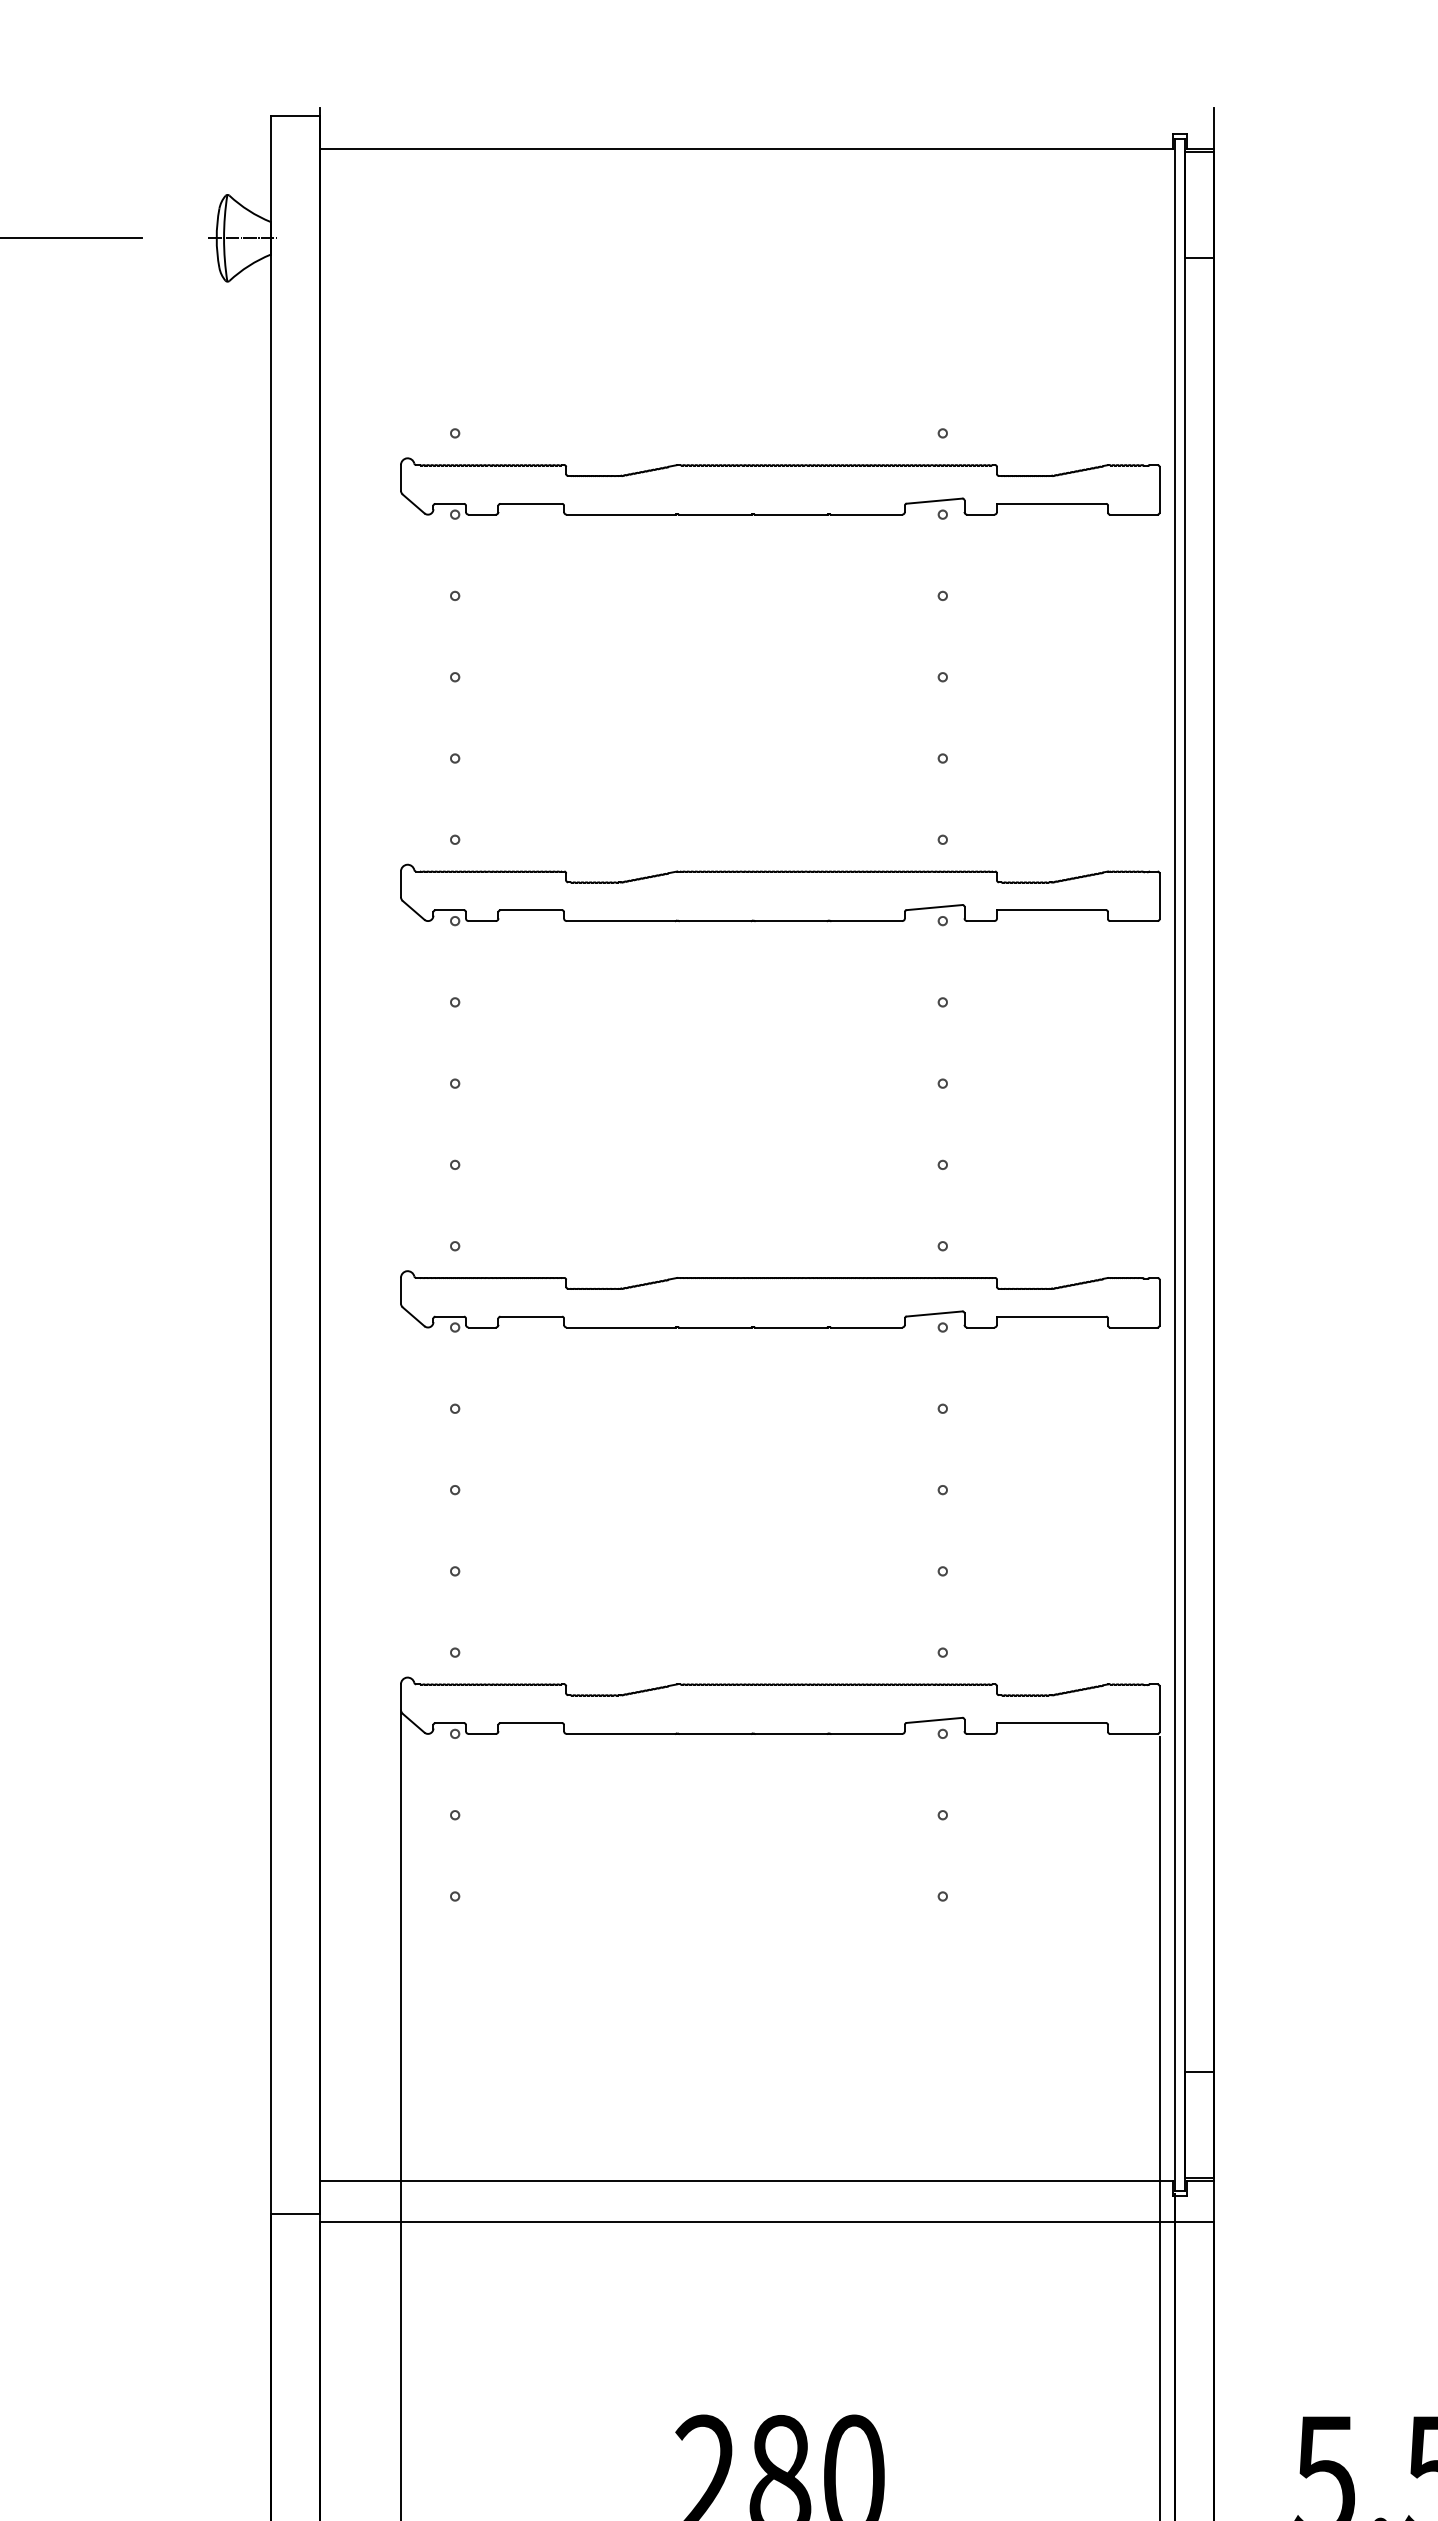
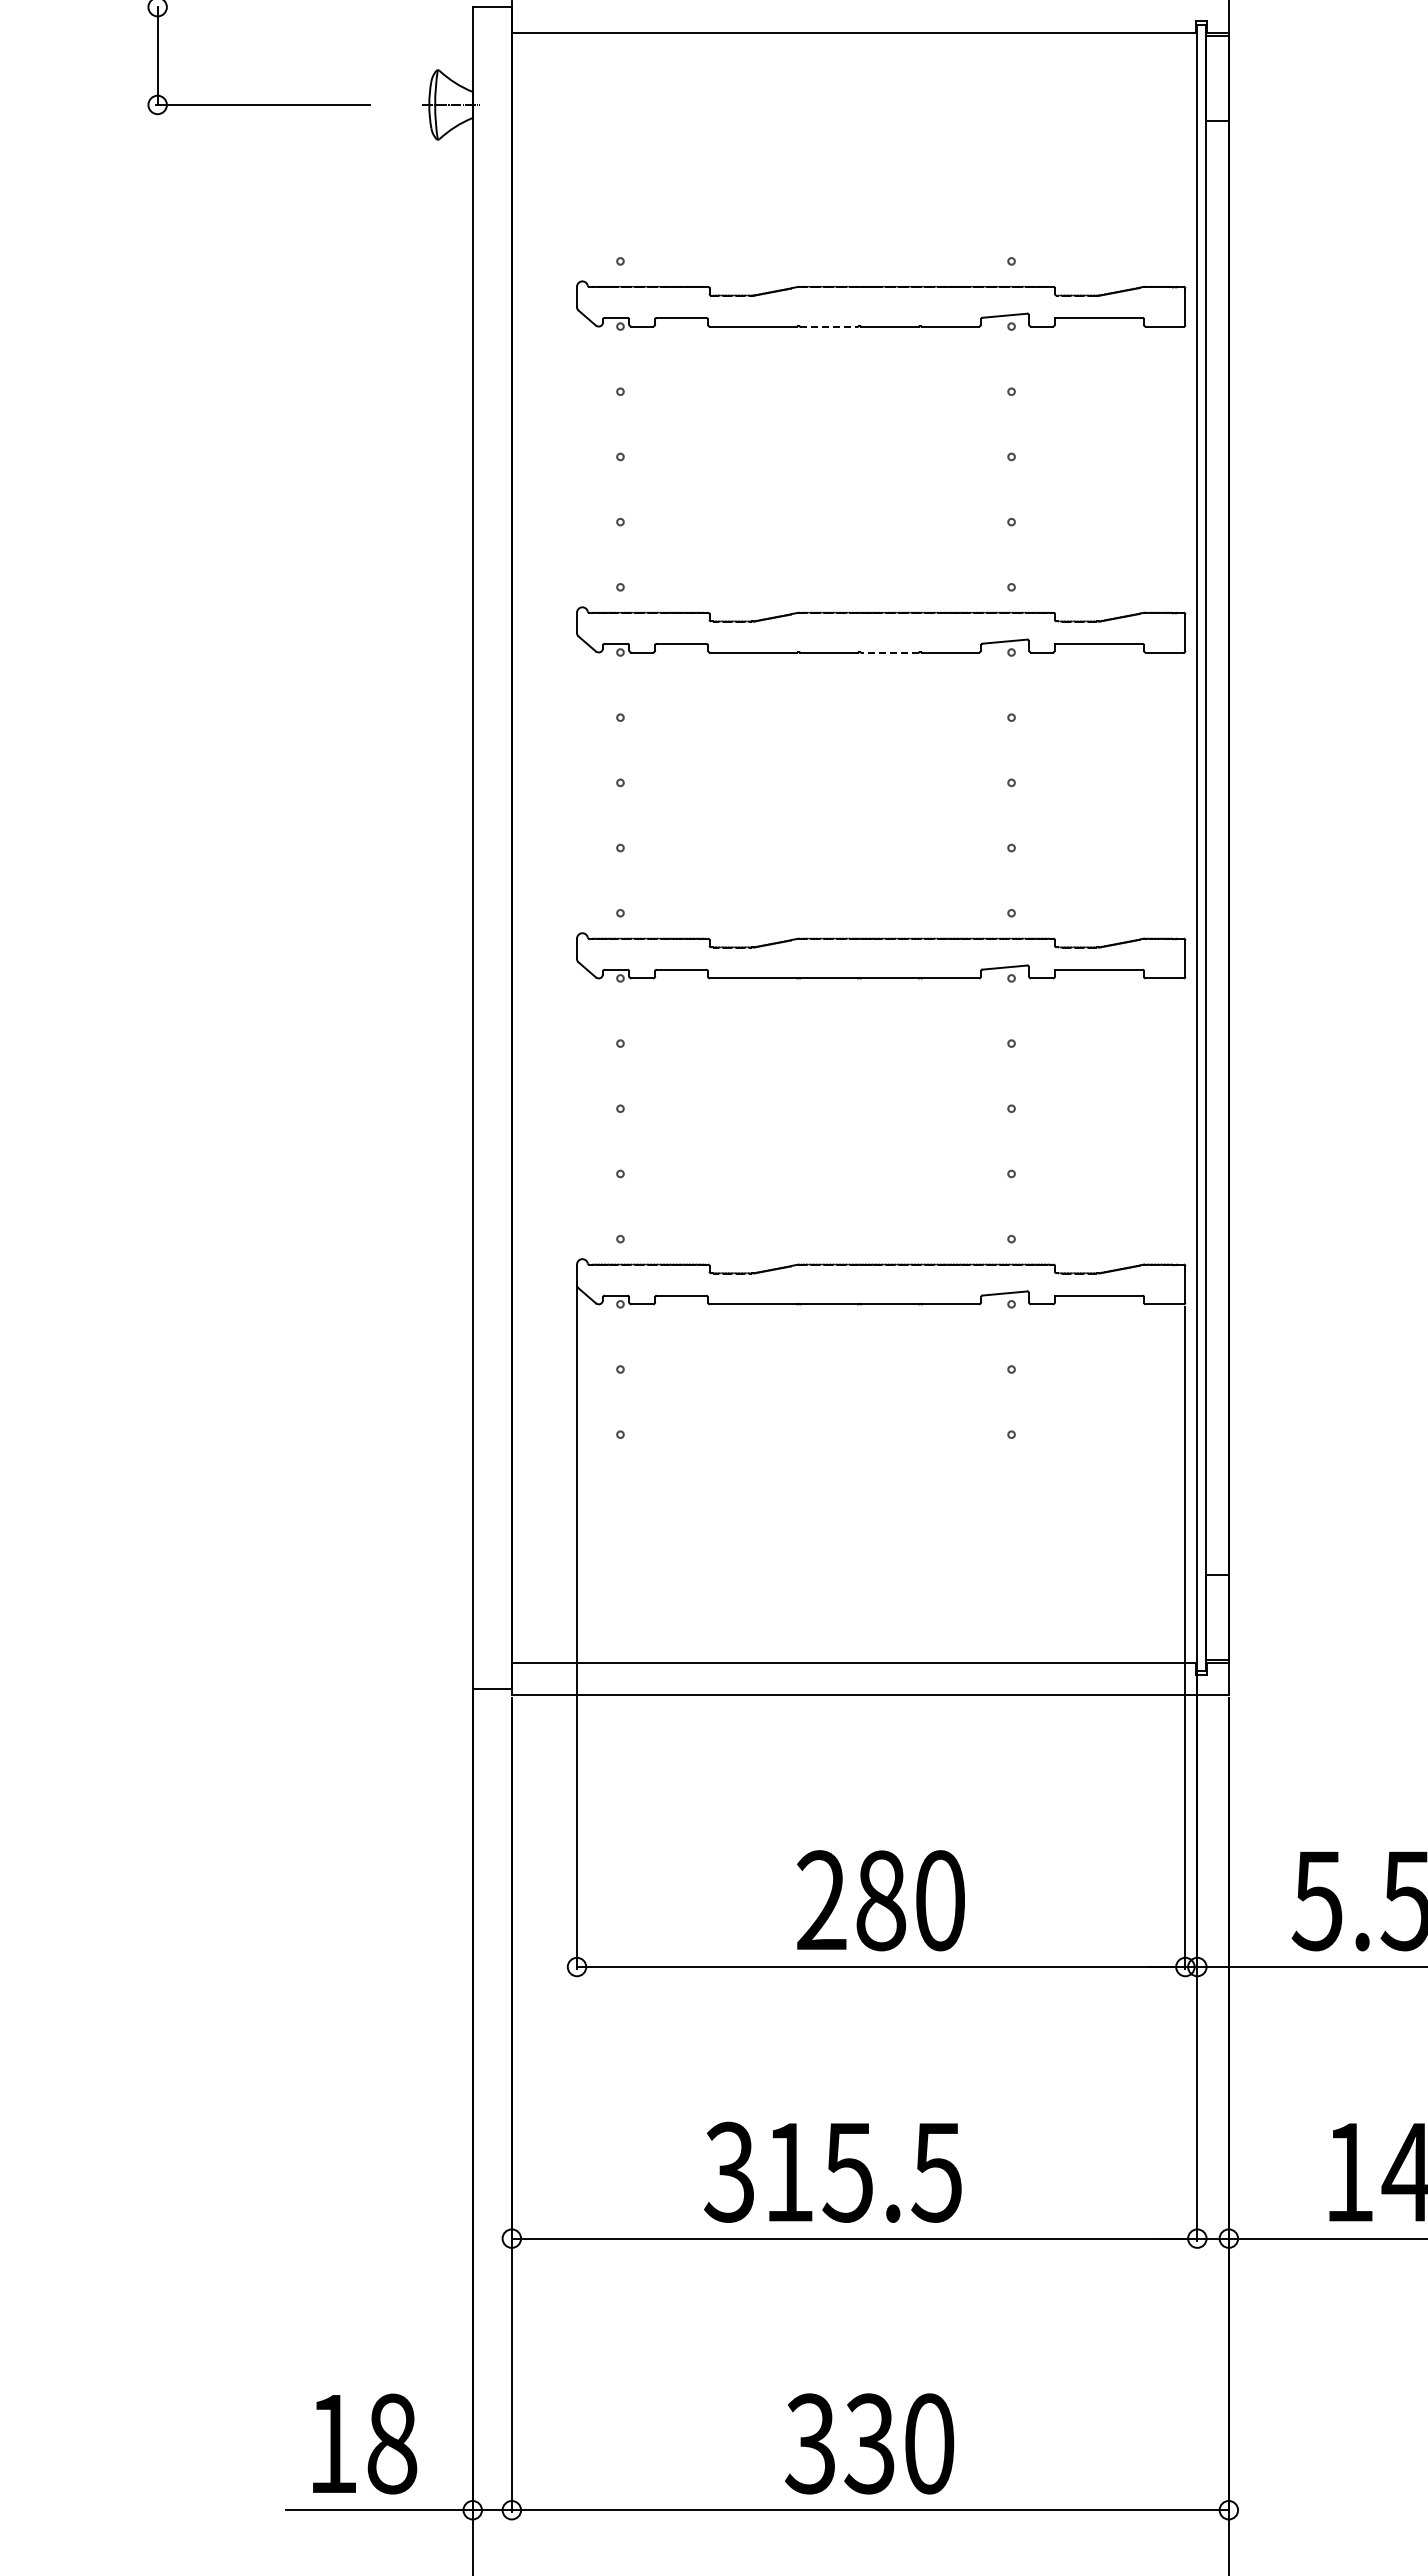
line: (715, 514) -> (829, 326), solid -> dashed
line: (790, 921) -> (889, 652), solid -> dashed

